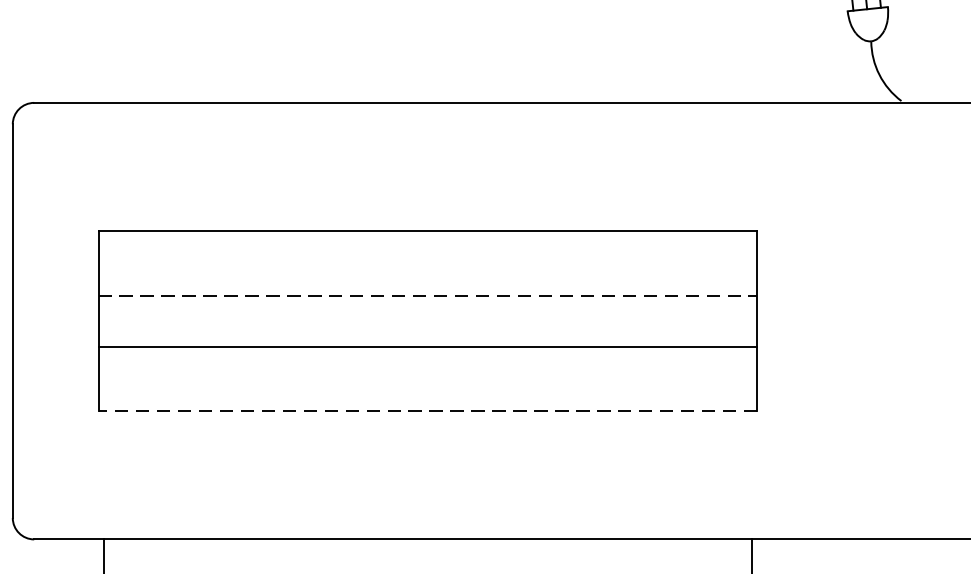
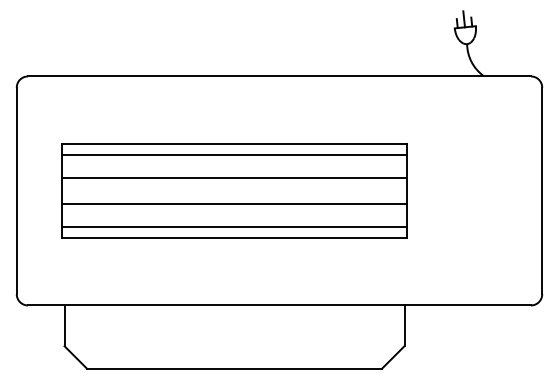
line: (427, 253) -> (234, 155), added
line: (427, 295) -> (234, 177), dashed -> solid
line: (427, 388) -> (234, 226), added
line: (427, 411) -> (234, 238), dashed -> solid

